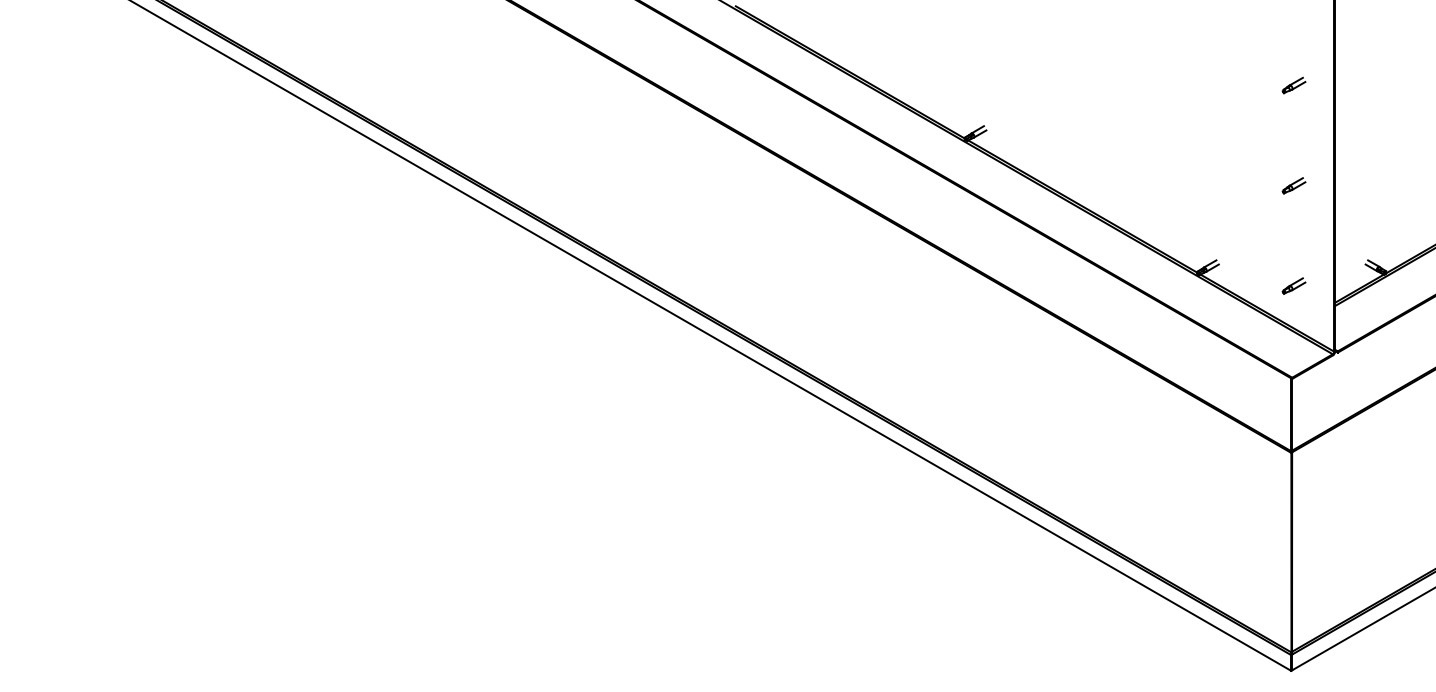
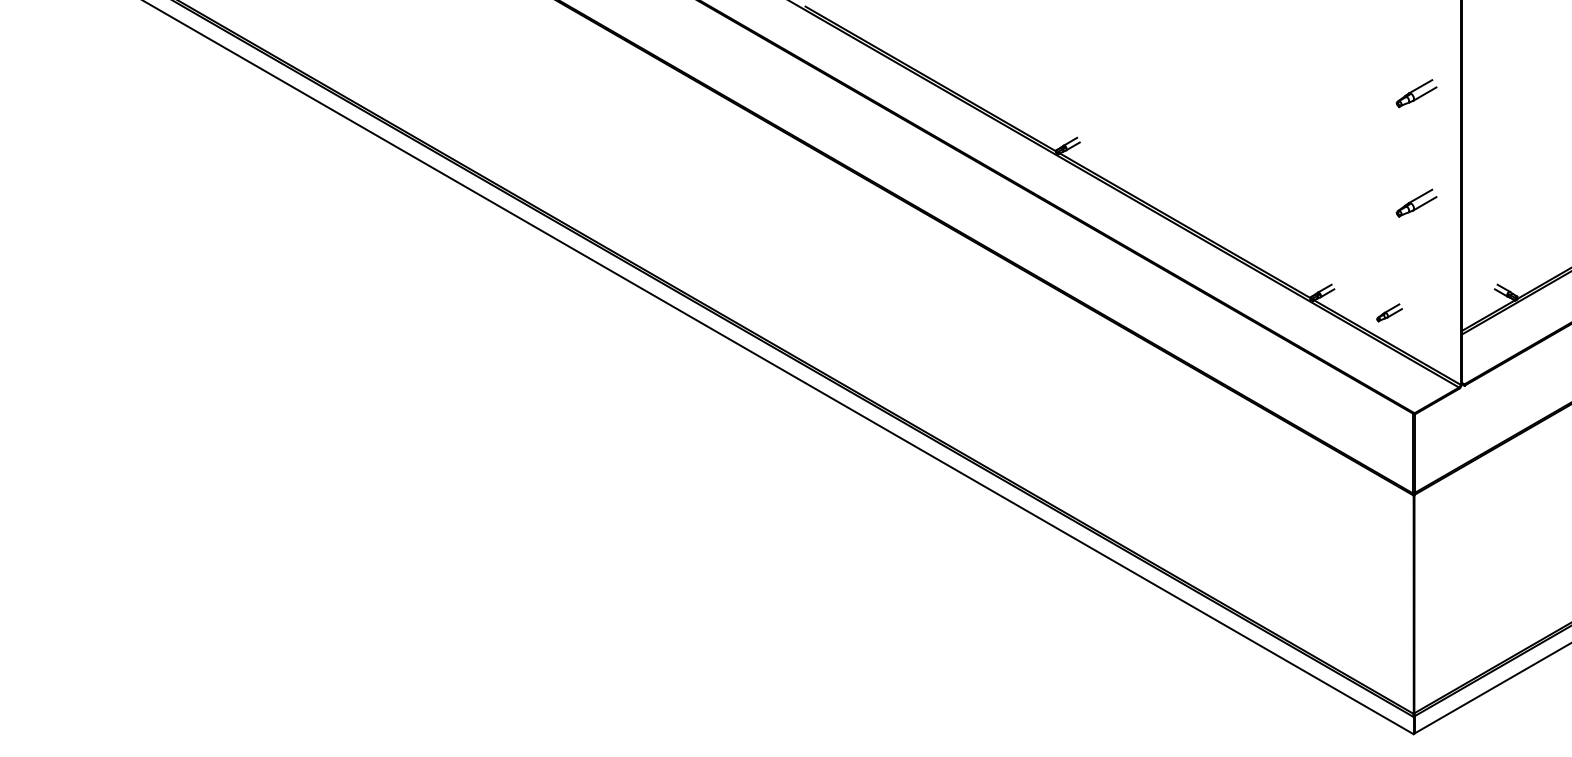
part: (1293, 84) -> (1416, 92), size x1.6
part: (1293, 185) -> (1416, 202), size x1.6
part: (1293, 285) -> (1389, 312), moved

